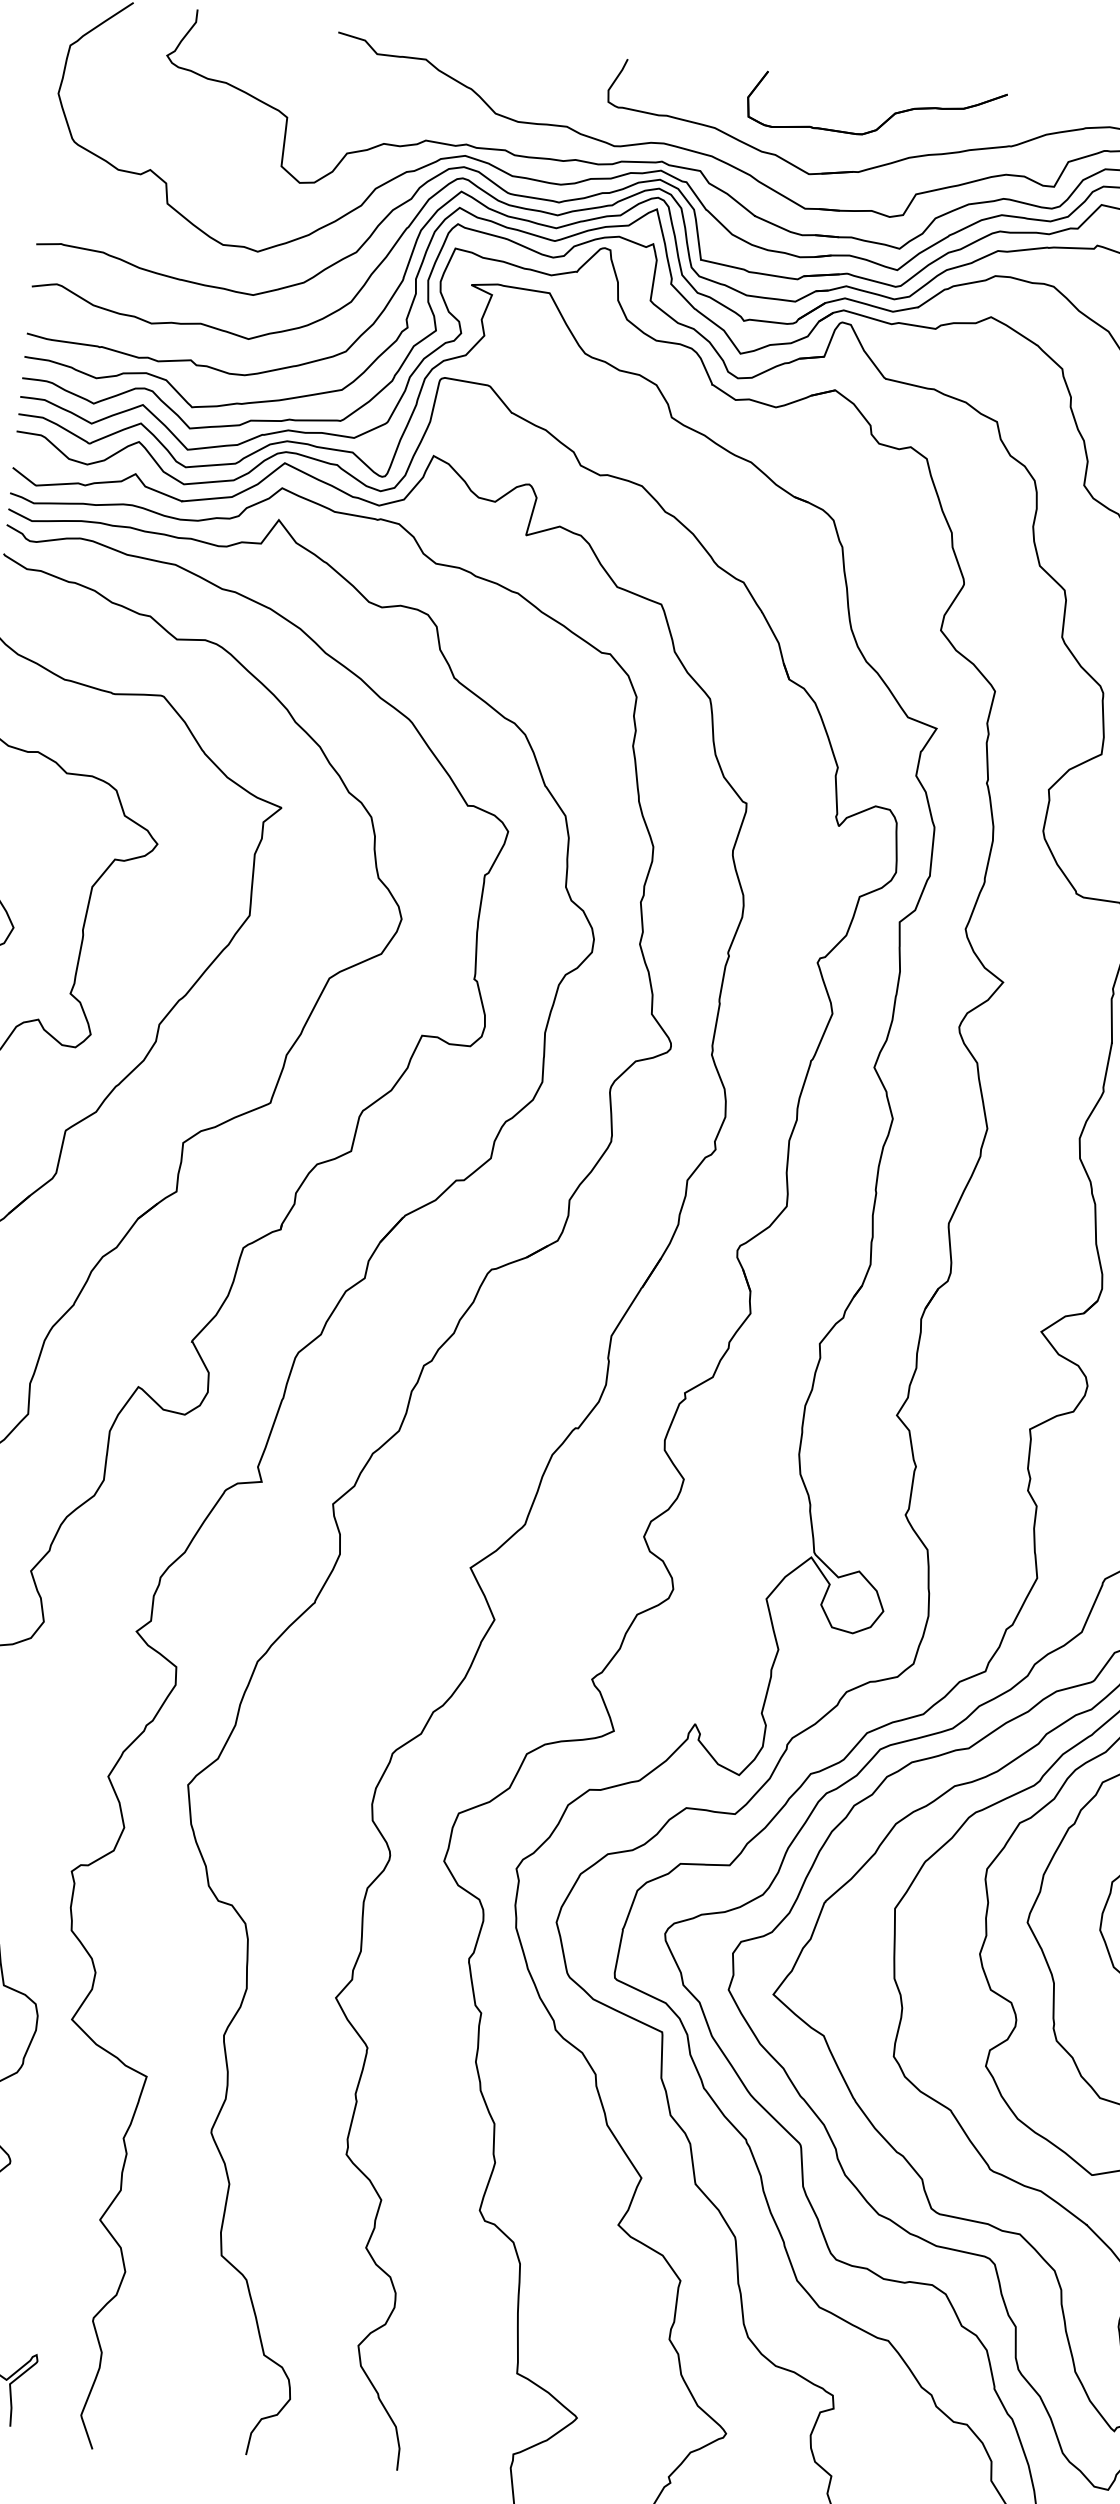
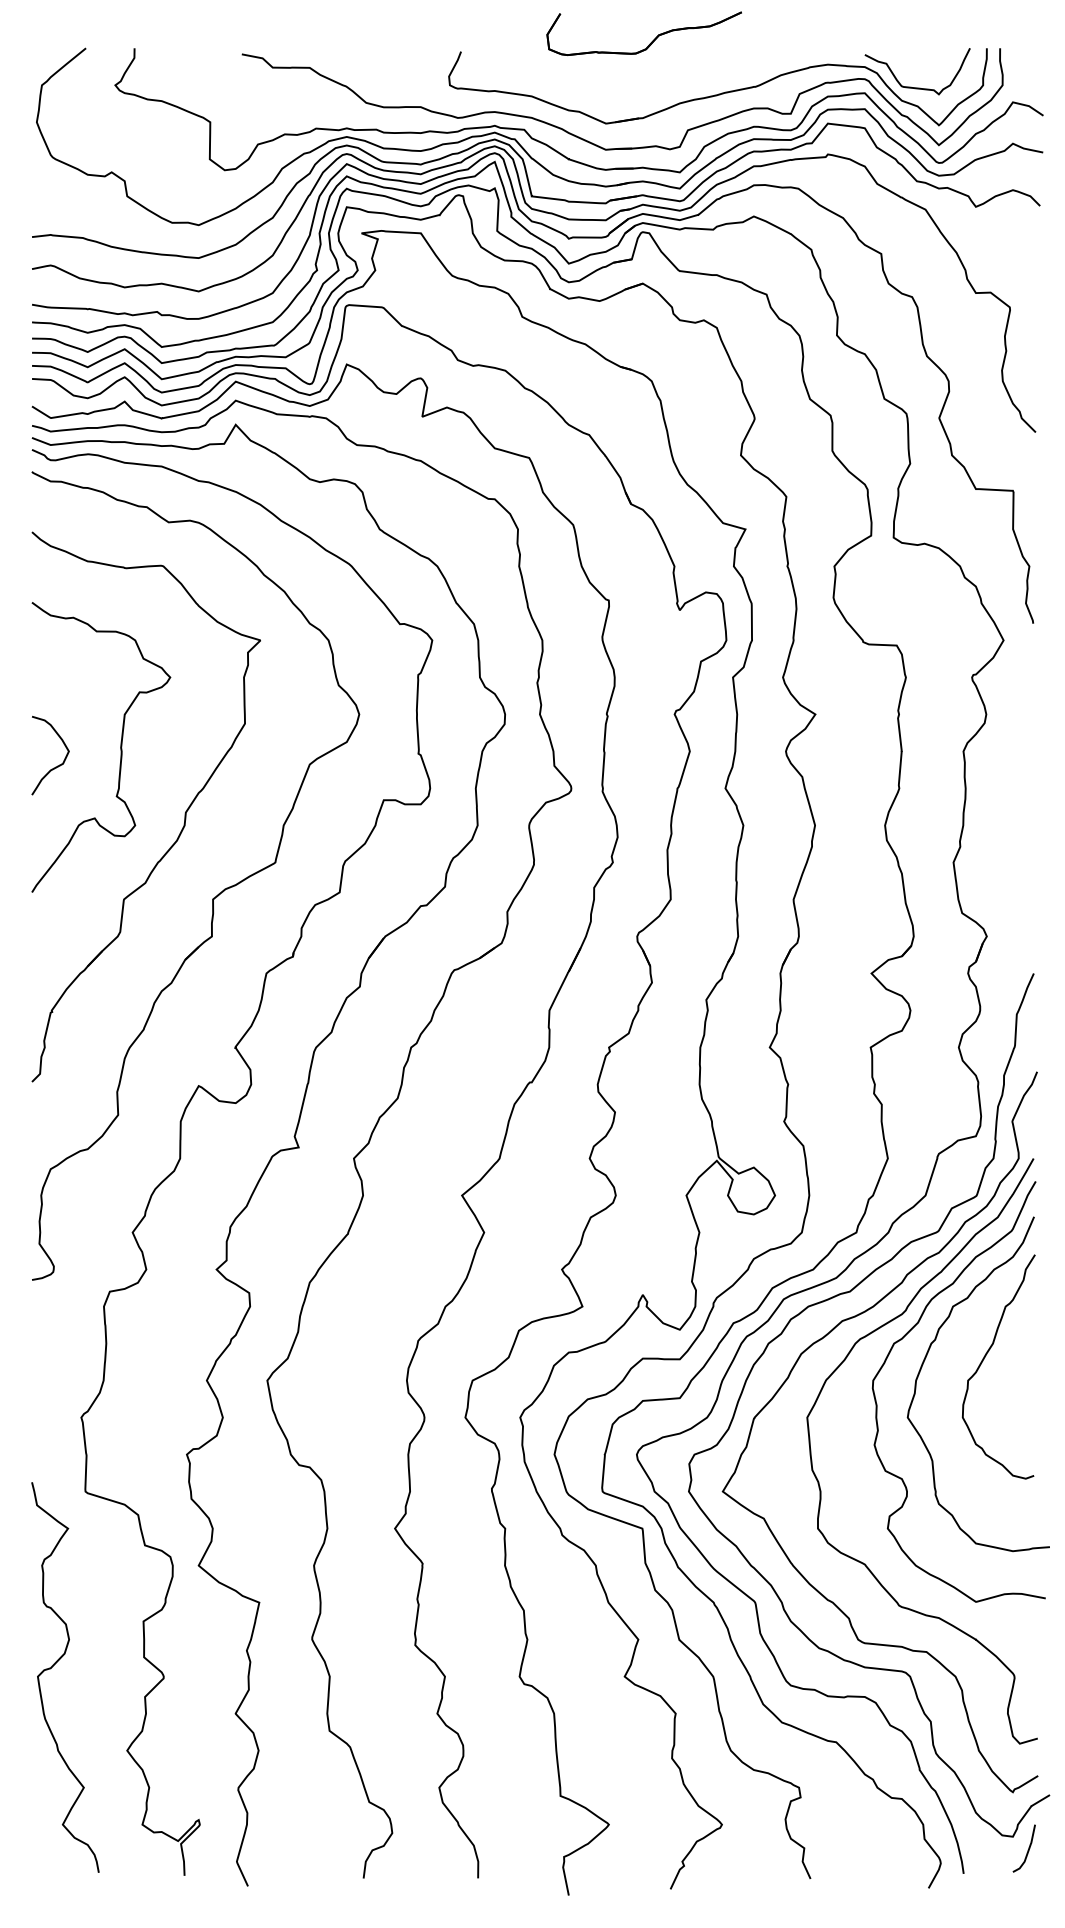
part: (884, 120) -> (651, 41), moved

